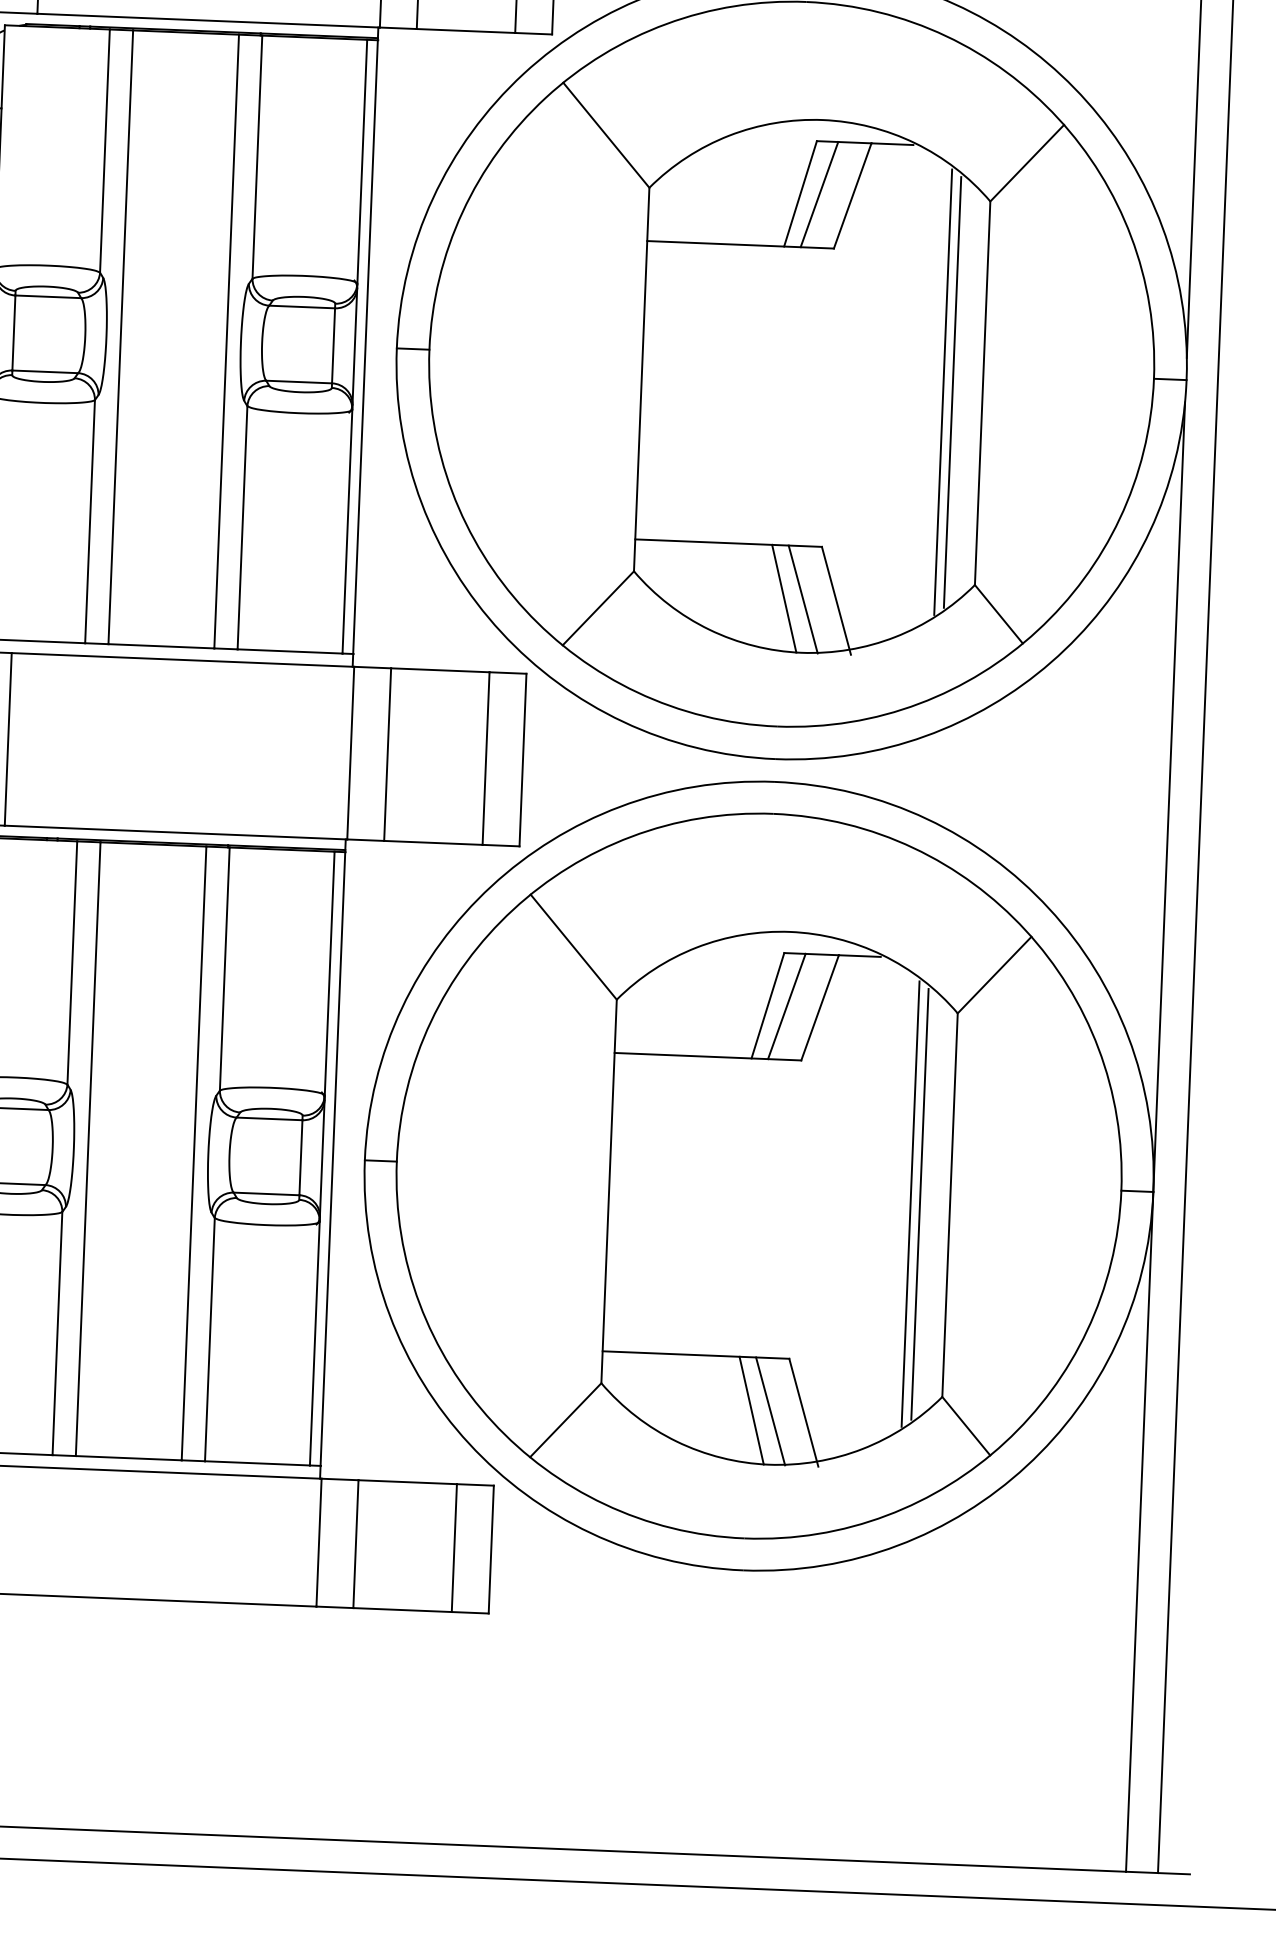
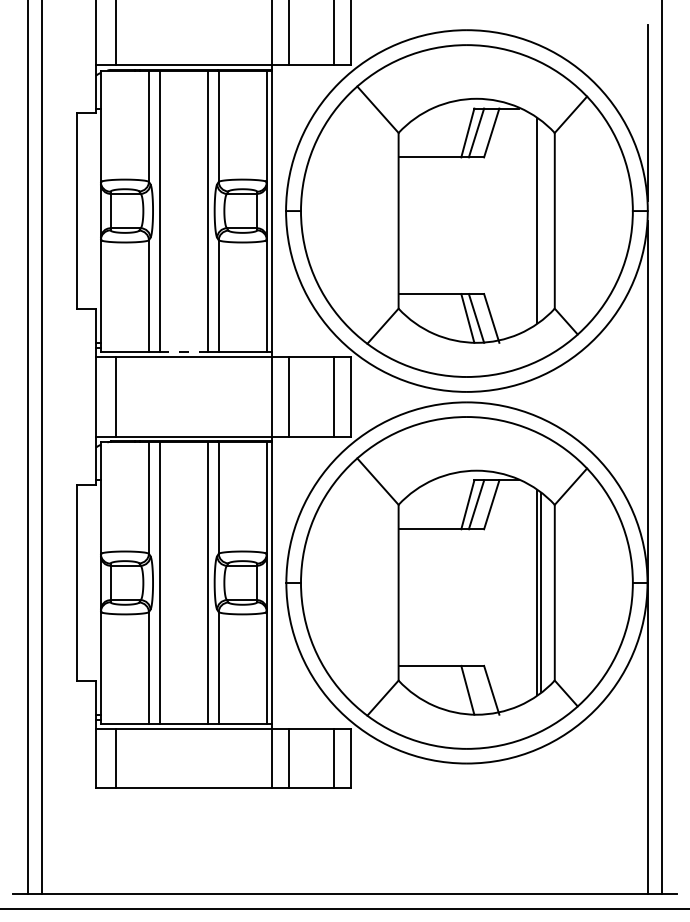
line: (953, 391) -> (541, 220), removed
line: (162, 646) -> (184, 351), solid -> dashed
line: (770, 1409) -> (476, 689), removed

